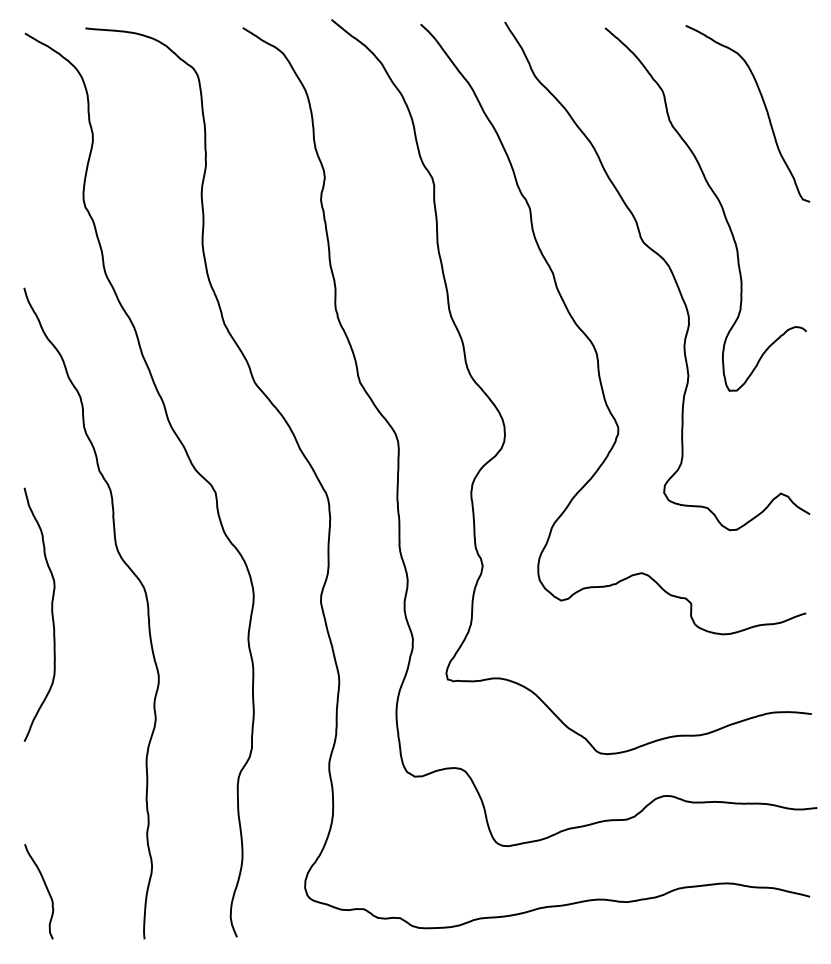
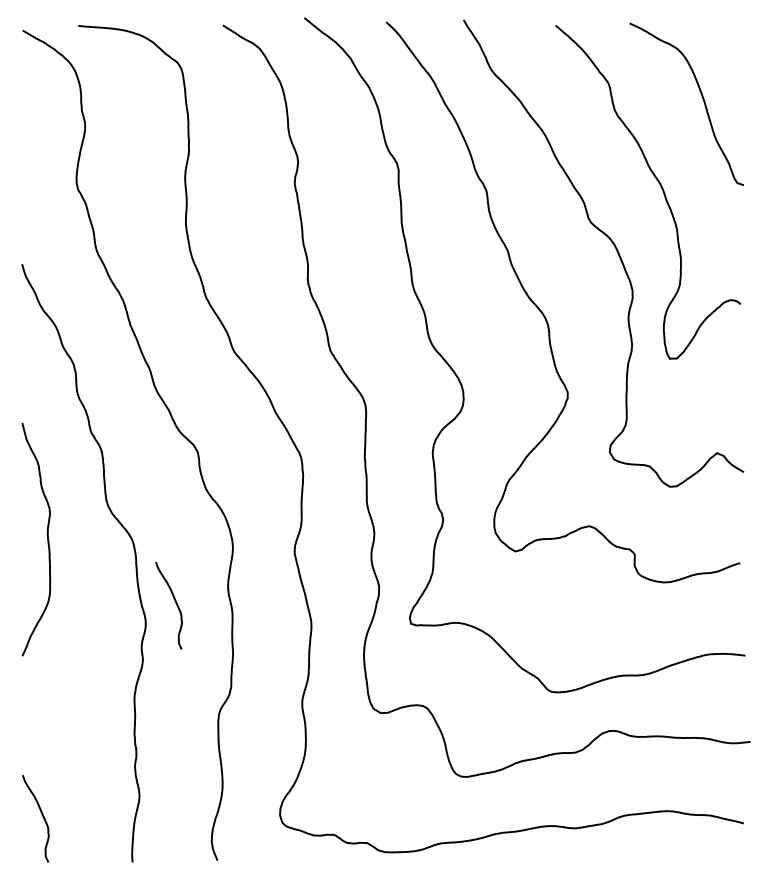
curve: (51, 614) -> (47, 539), moved
curve: (190, 655) -> (174, 601), added

